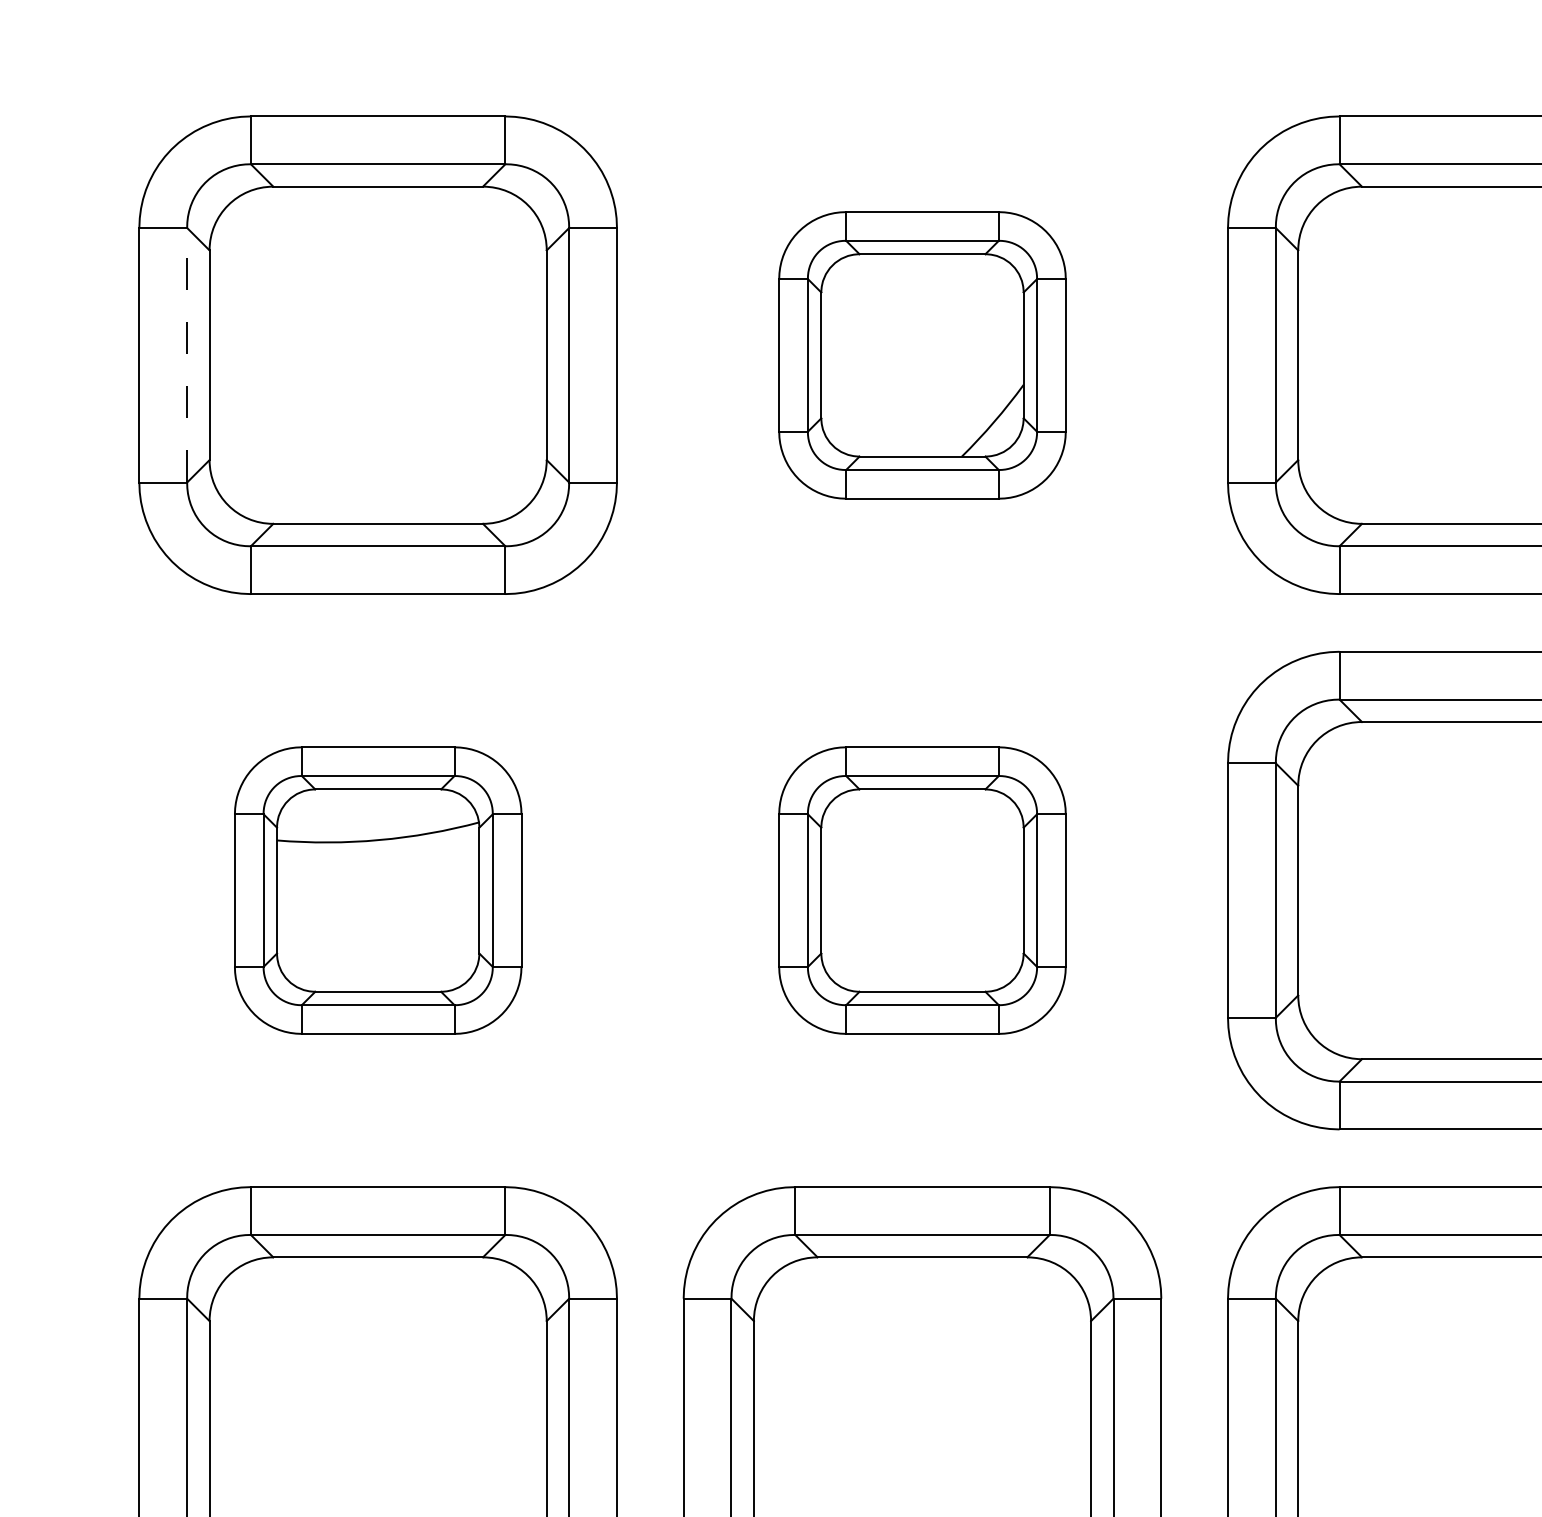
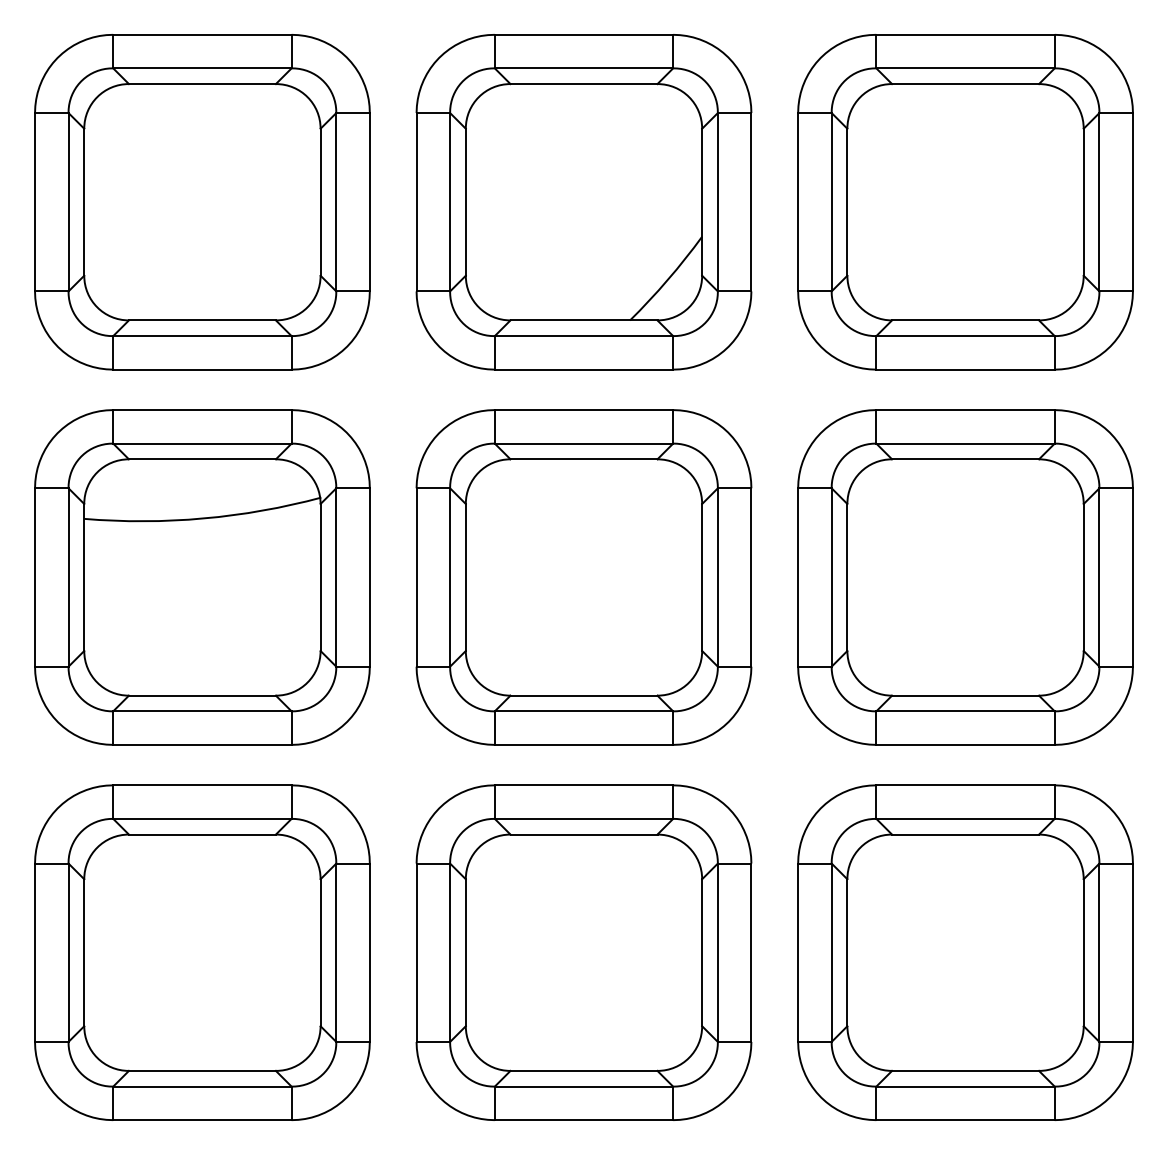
line: (187, 354) -> (68, 201), dashed -> solid
part: (921, 355) -> (583, 202), size x1.67
part: (378, 890) -> (202, 577), size x1.67
part: (921, 890) -> (583, 577), size x1.67

